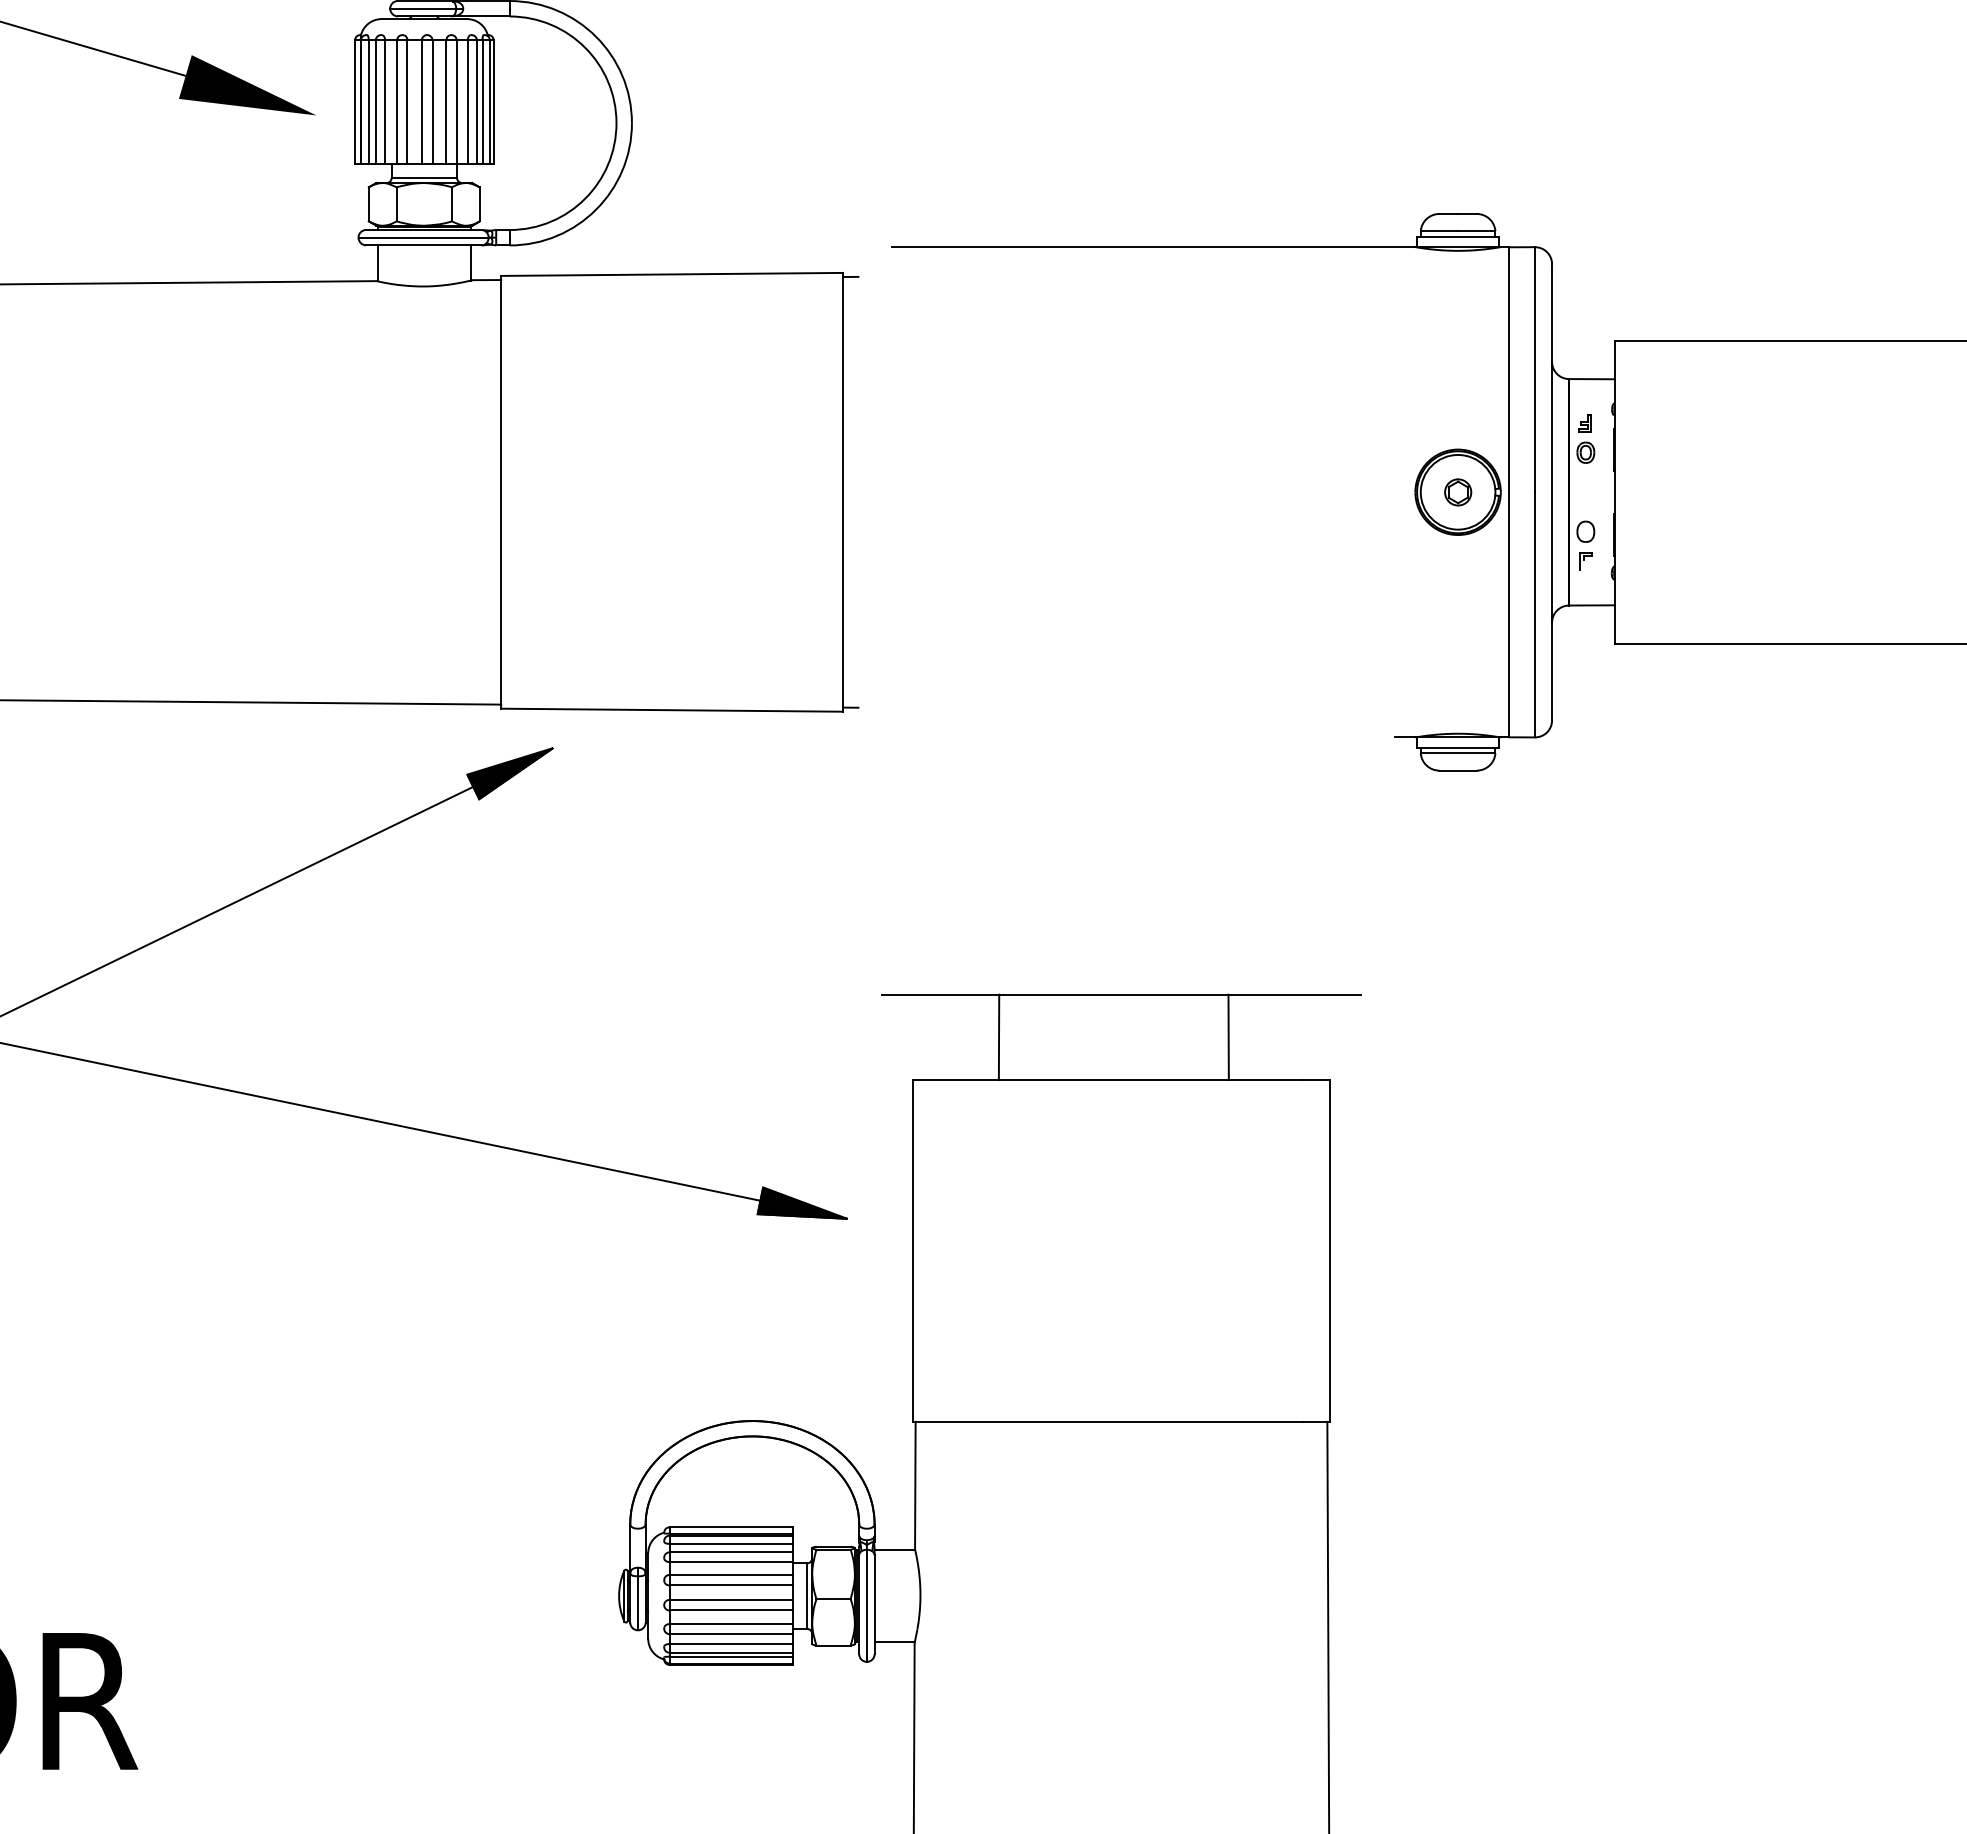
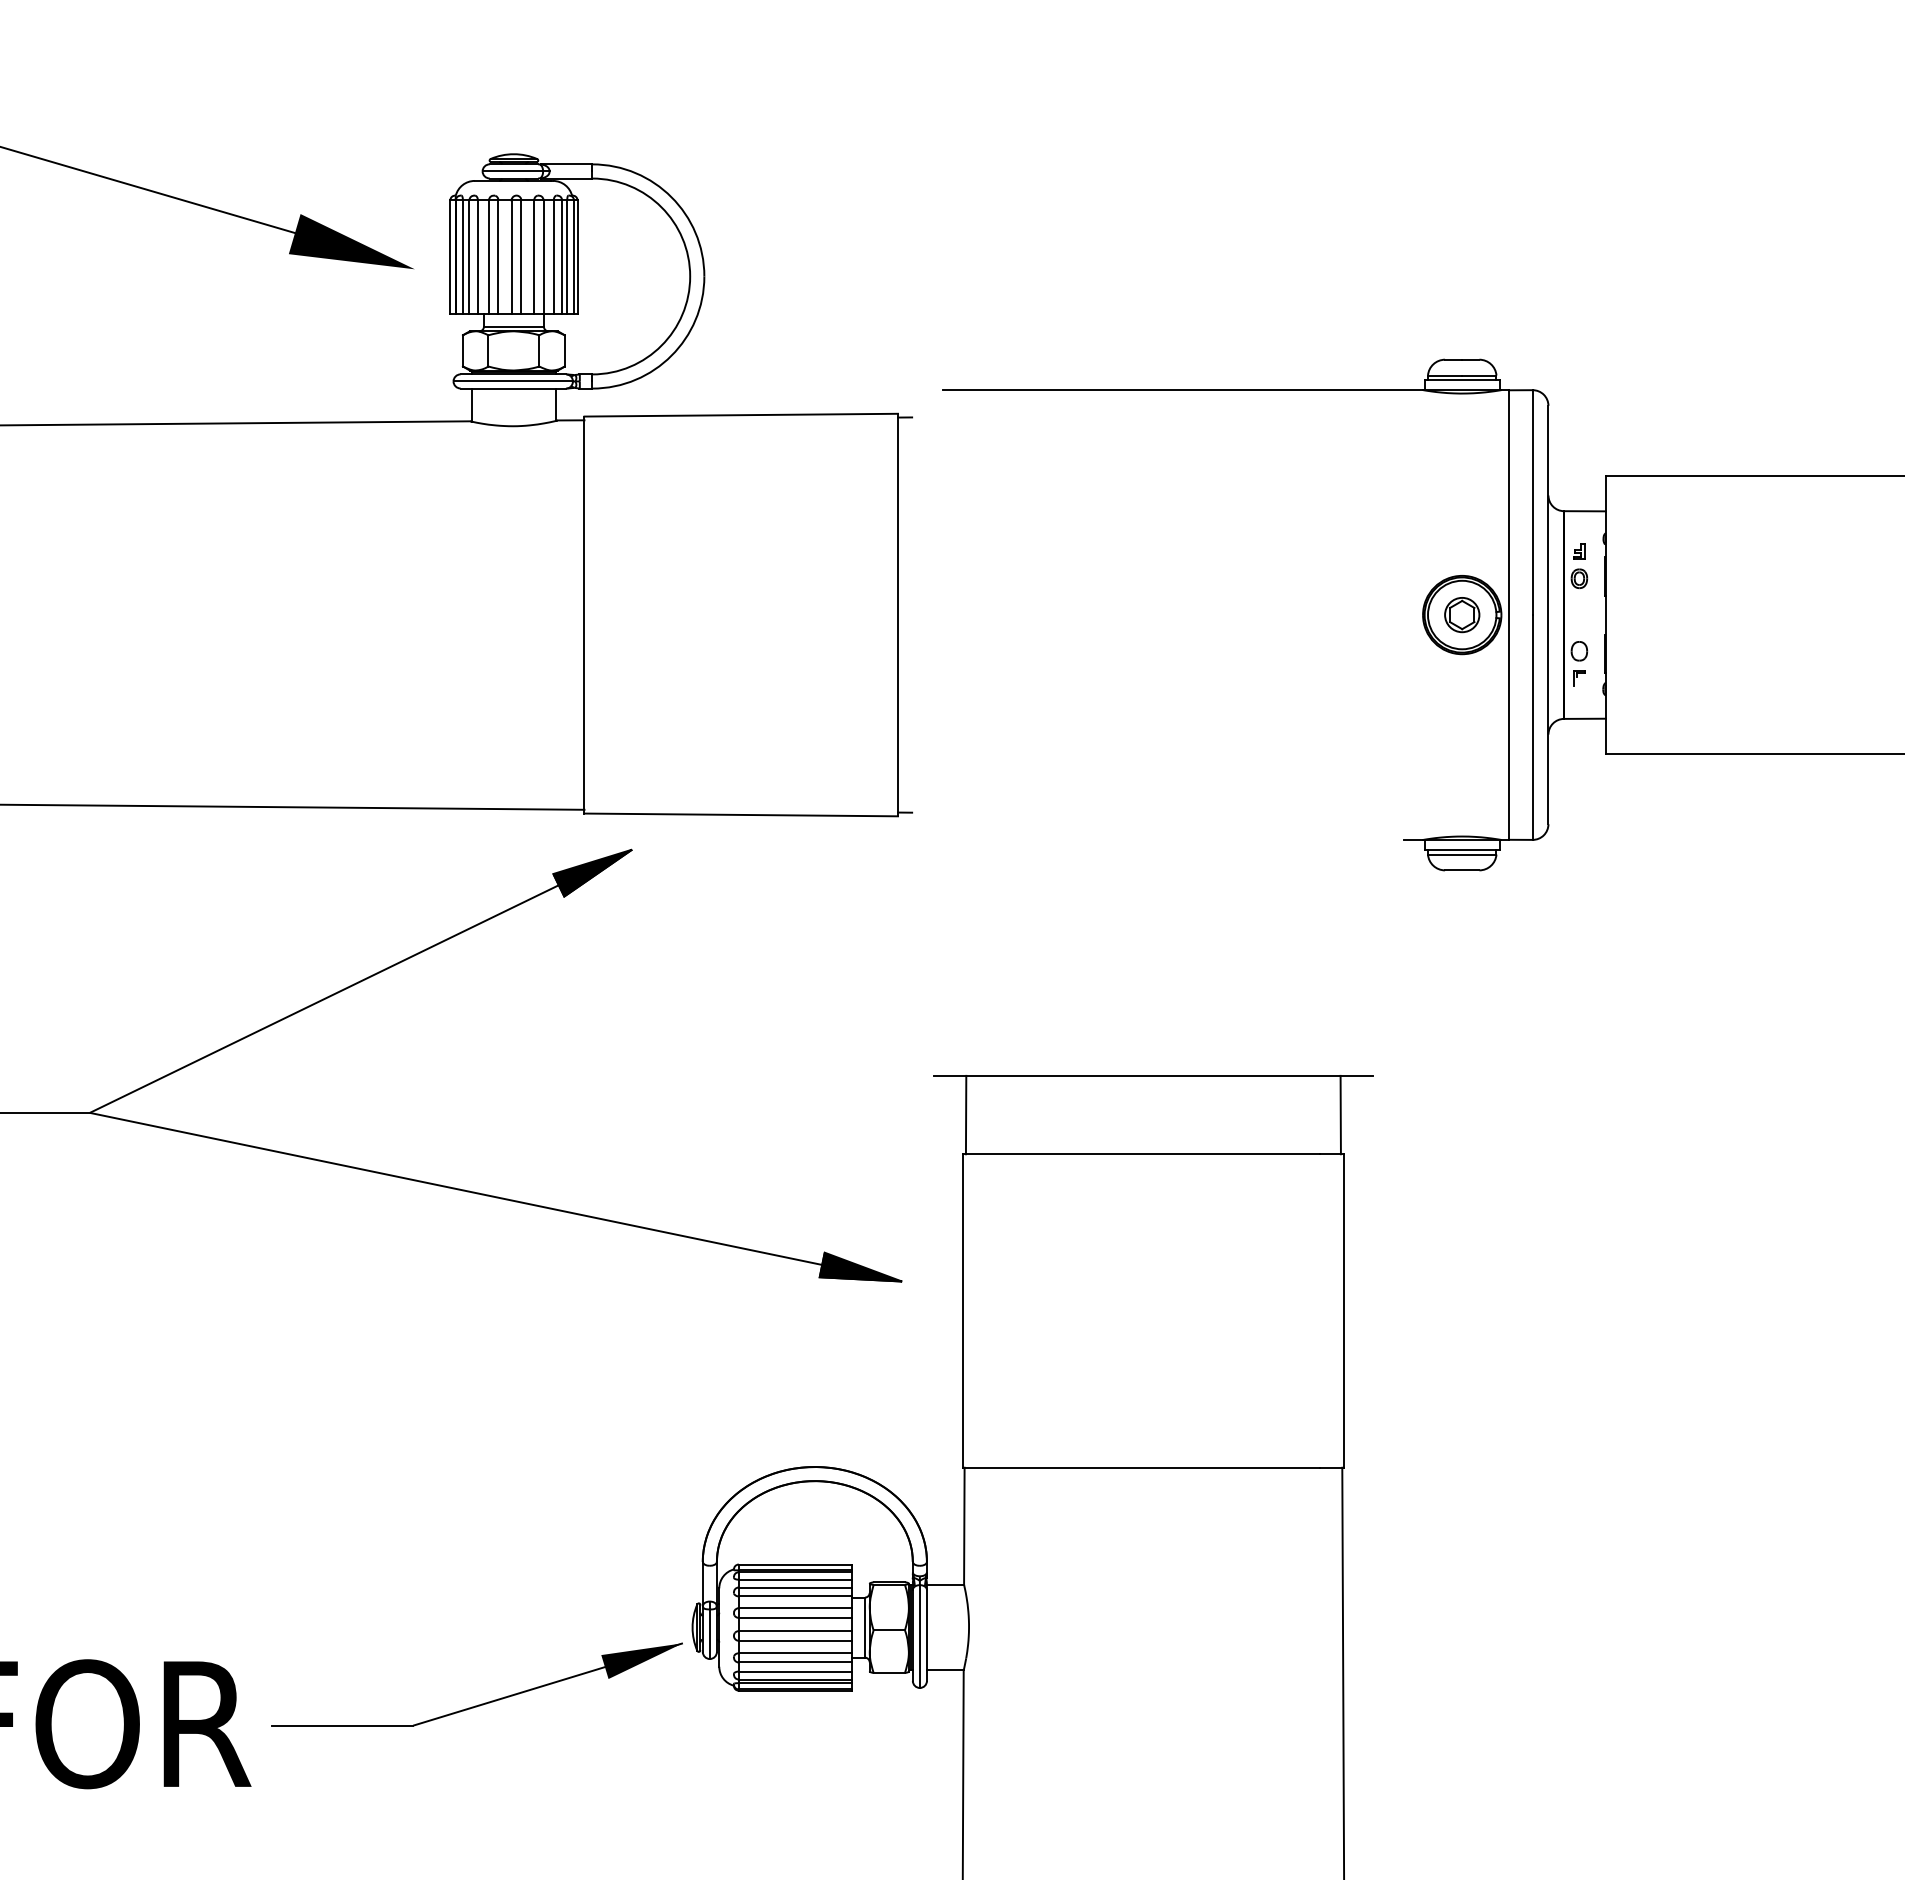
part: (1458, 492) -> (1462, 615), size x1.43
line: (998, 1036) -> (965, 1114), moved
line: (1228, 1036) -> (1340, 1114), moved
part: (389, 1678) -> (481, 1703), added

